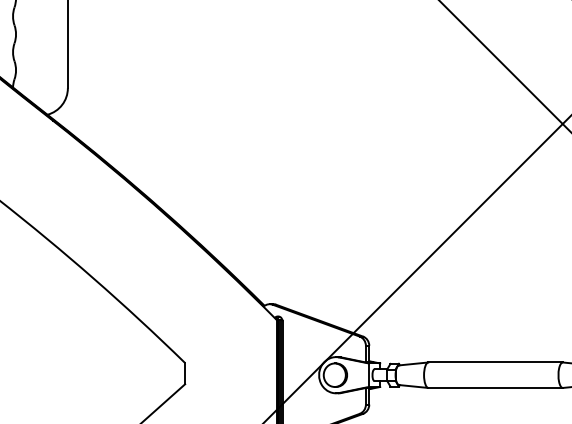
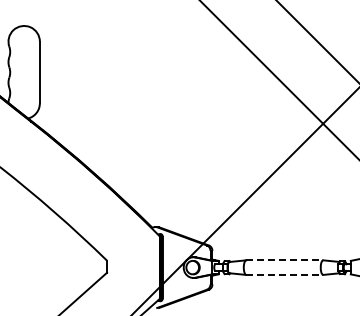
line: (496, 362) -> (285, 260), solid -> dashed
line: (496, 387) -> (285, 274), solid -> dashed

